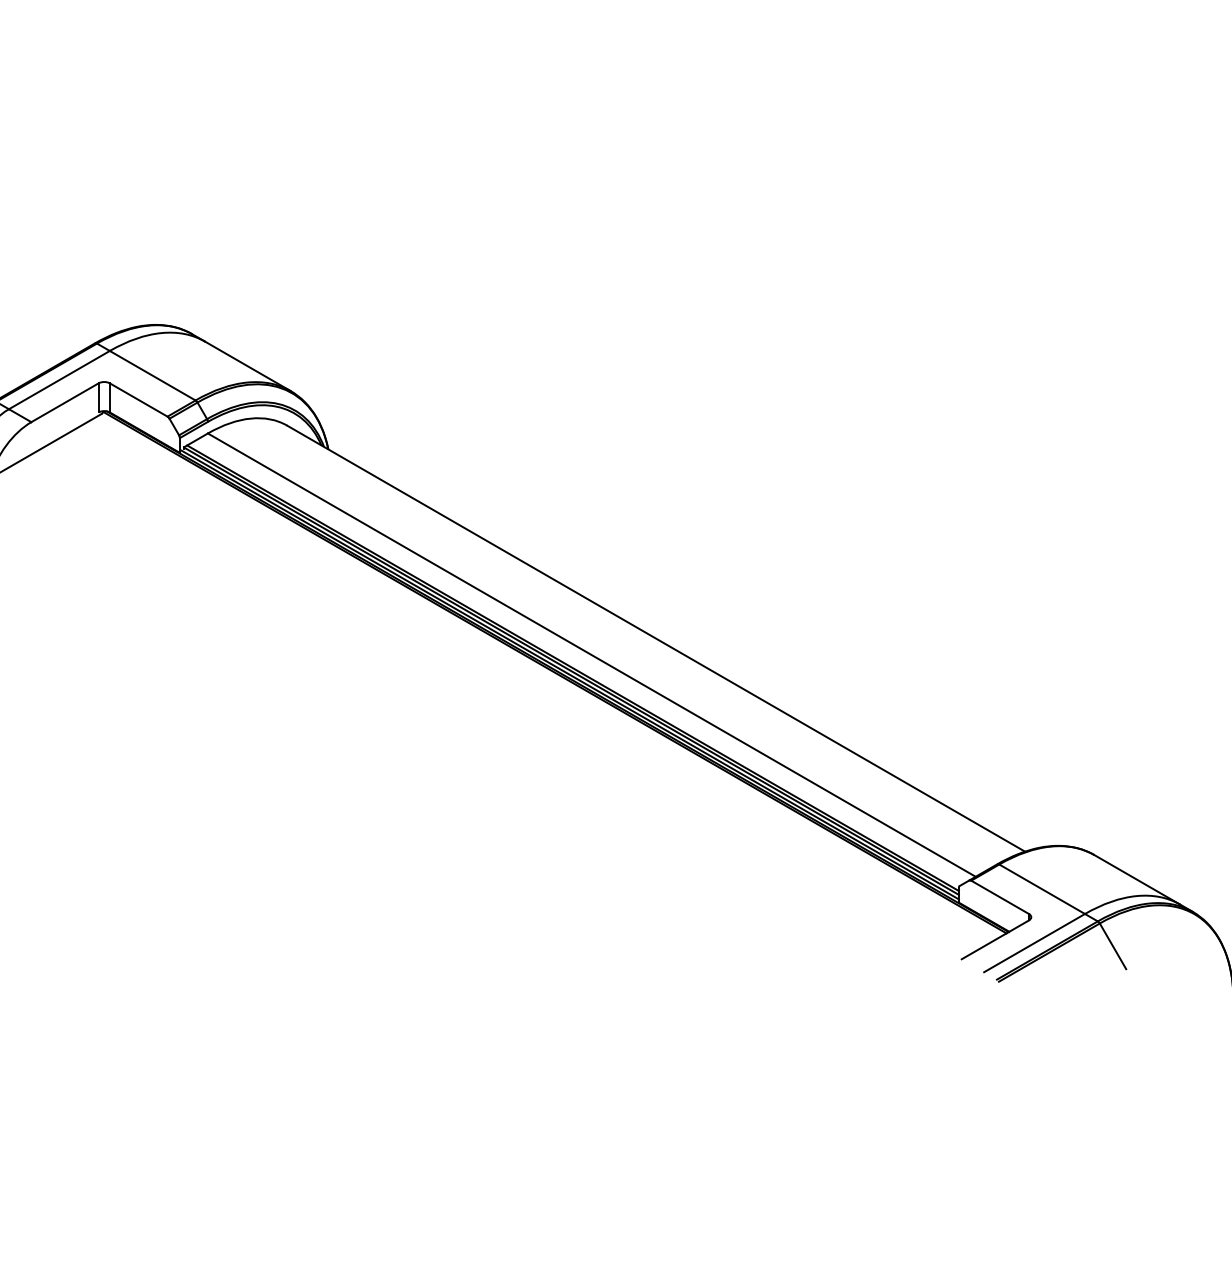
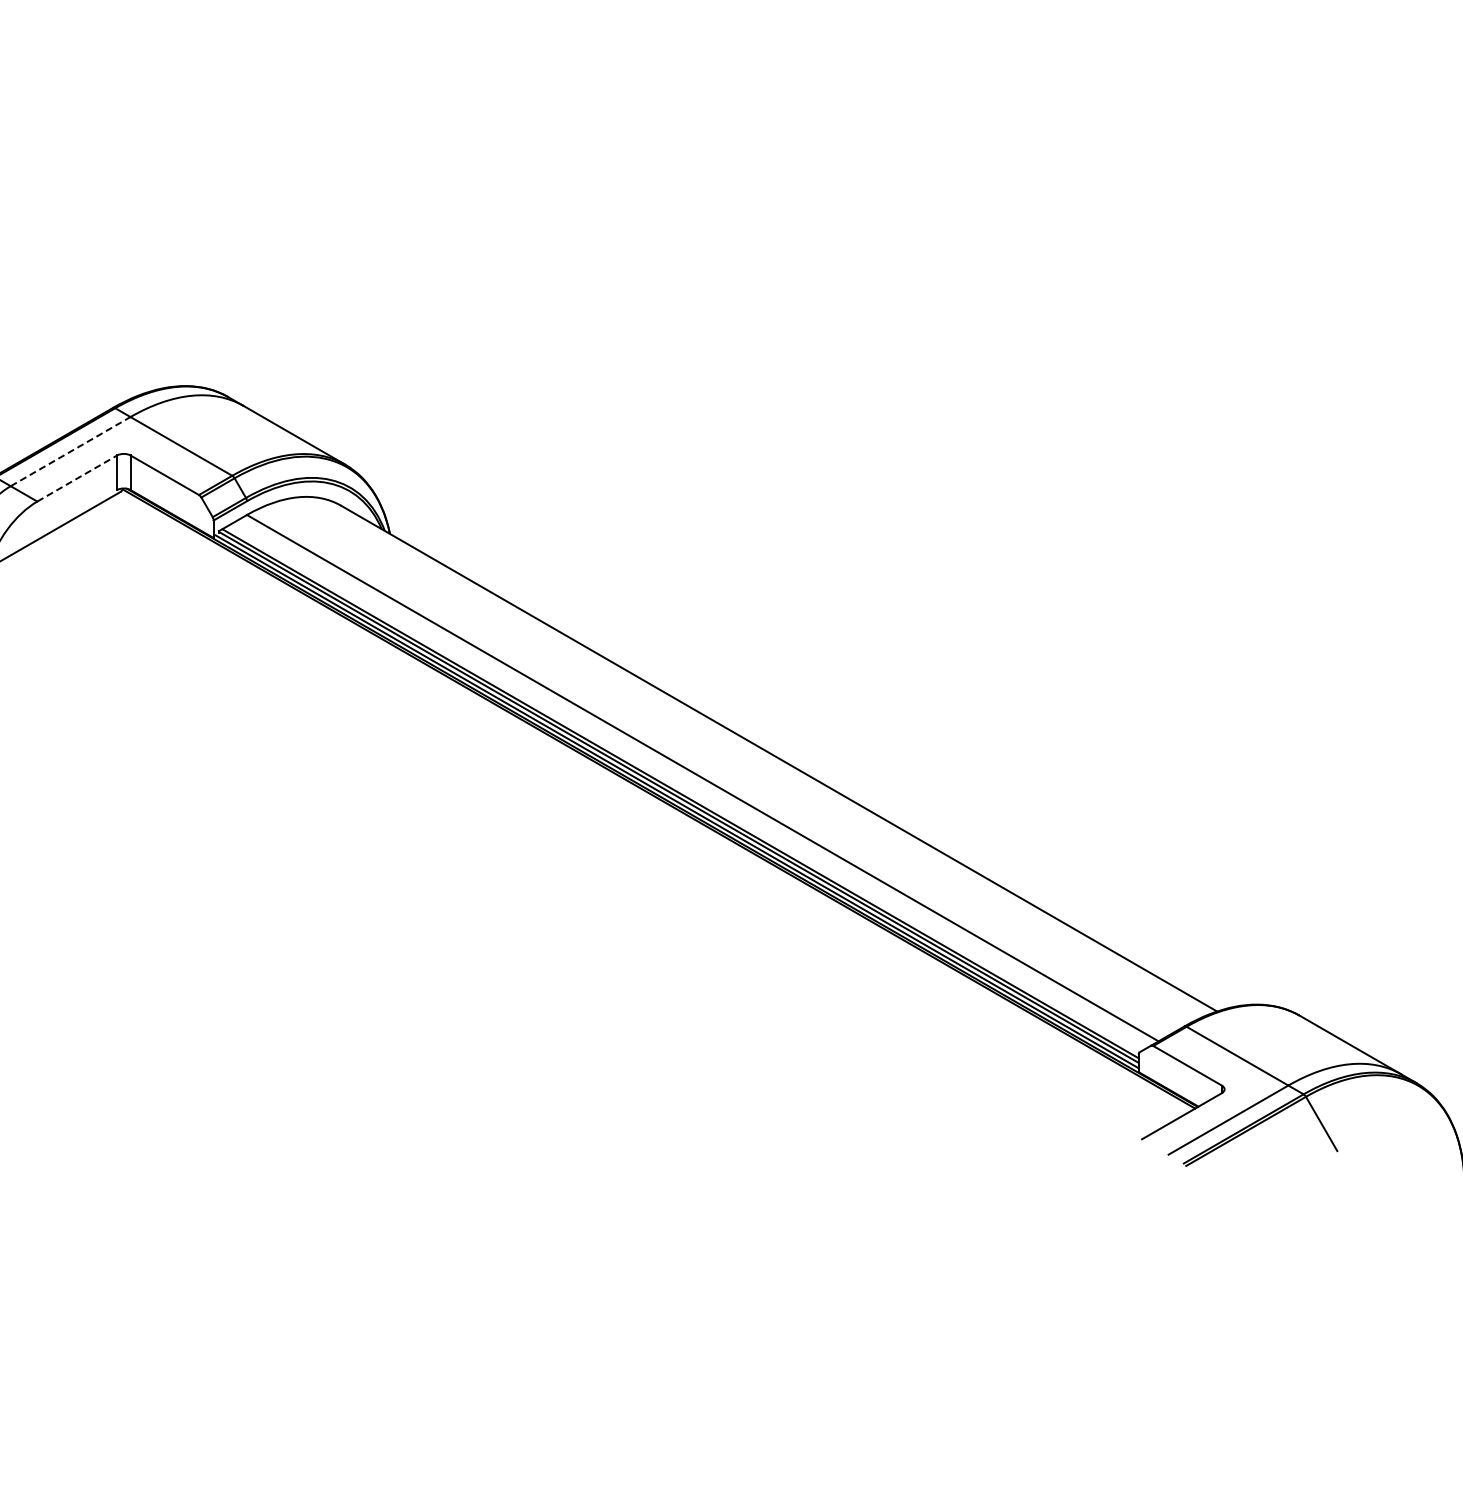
line: (60, 379) -> (71, 451), solid -> dashed
line: (65, 402) -> (77, 478), solid -> dashed

